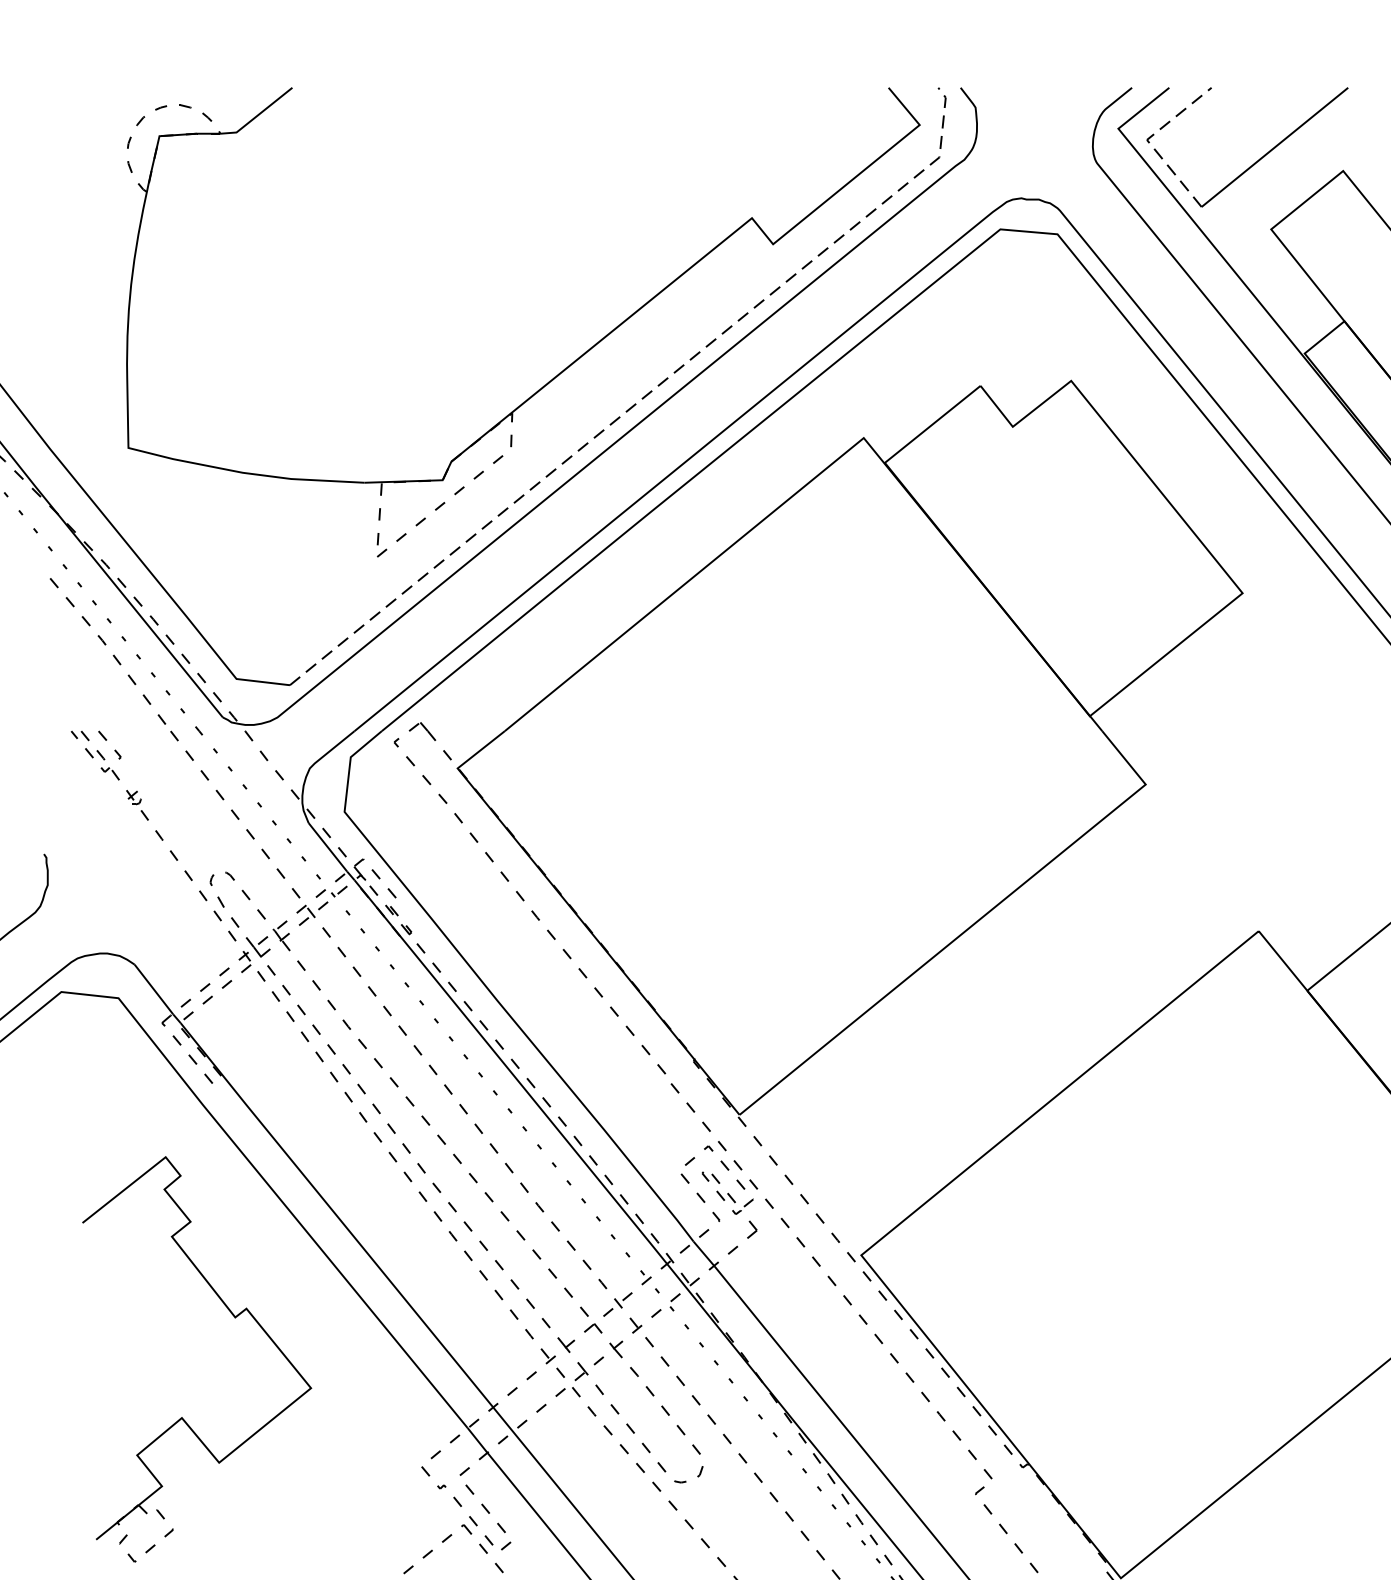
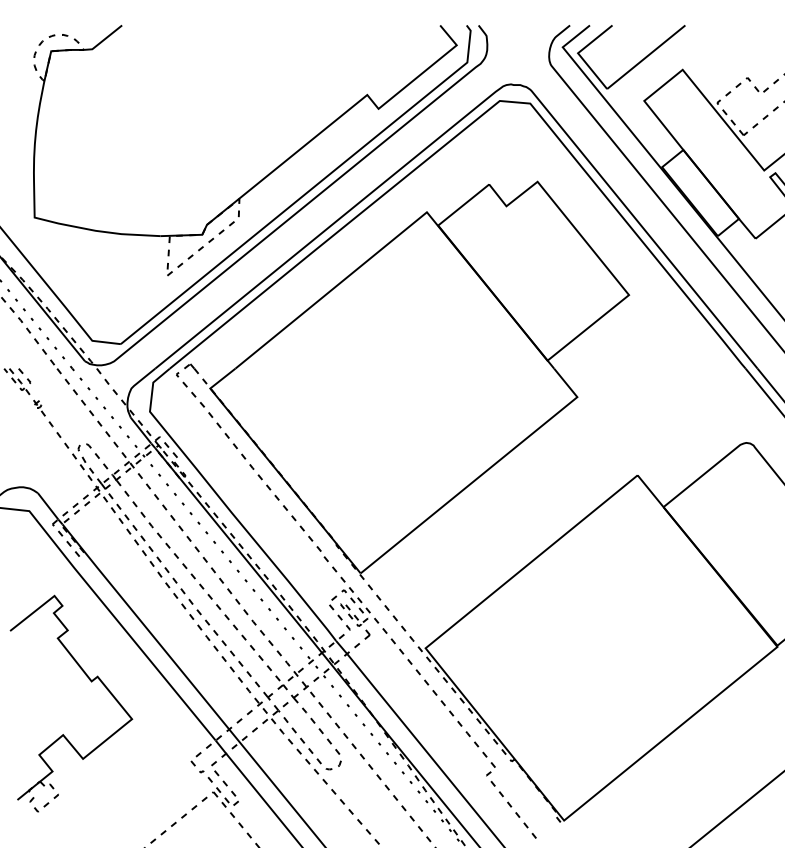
line: (1147, 140) -> (578, 53), dashed -> solid
line: (643, 397) -> (309, 190), dashed -> solid

